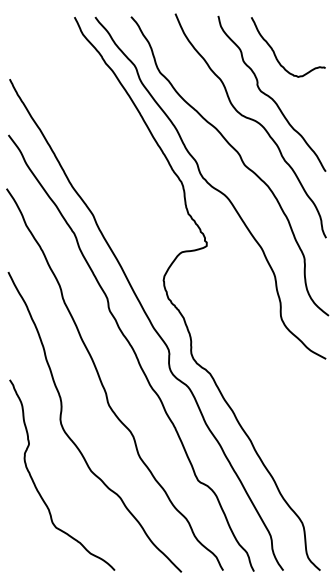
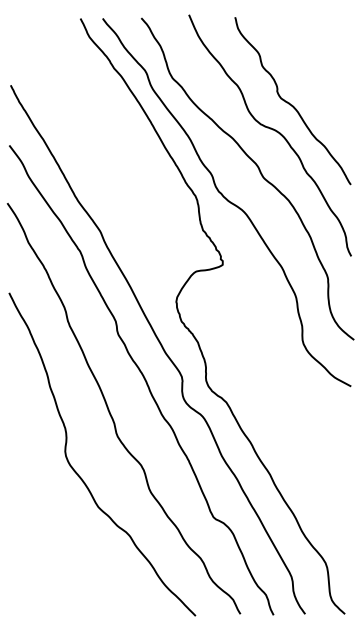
curve: (275, 53) -> (296, 57), removed
curve: (35, 483) -> (38, 520), removed

